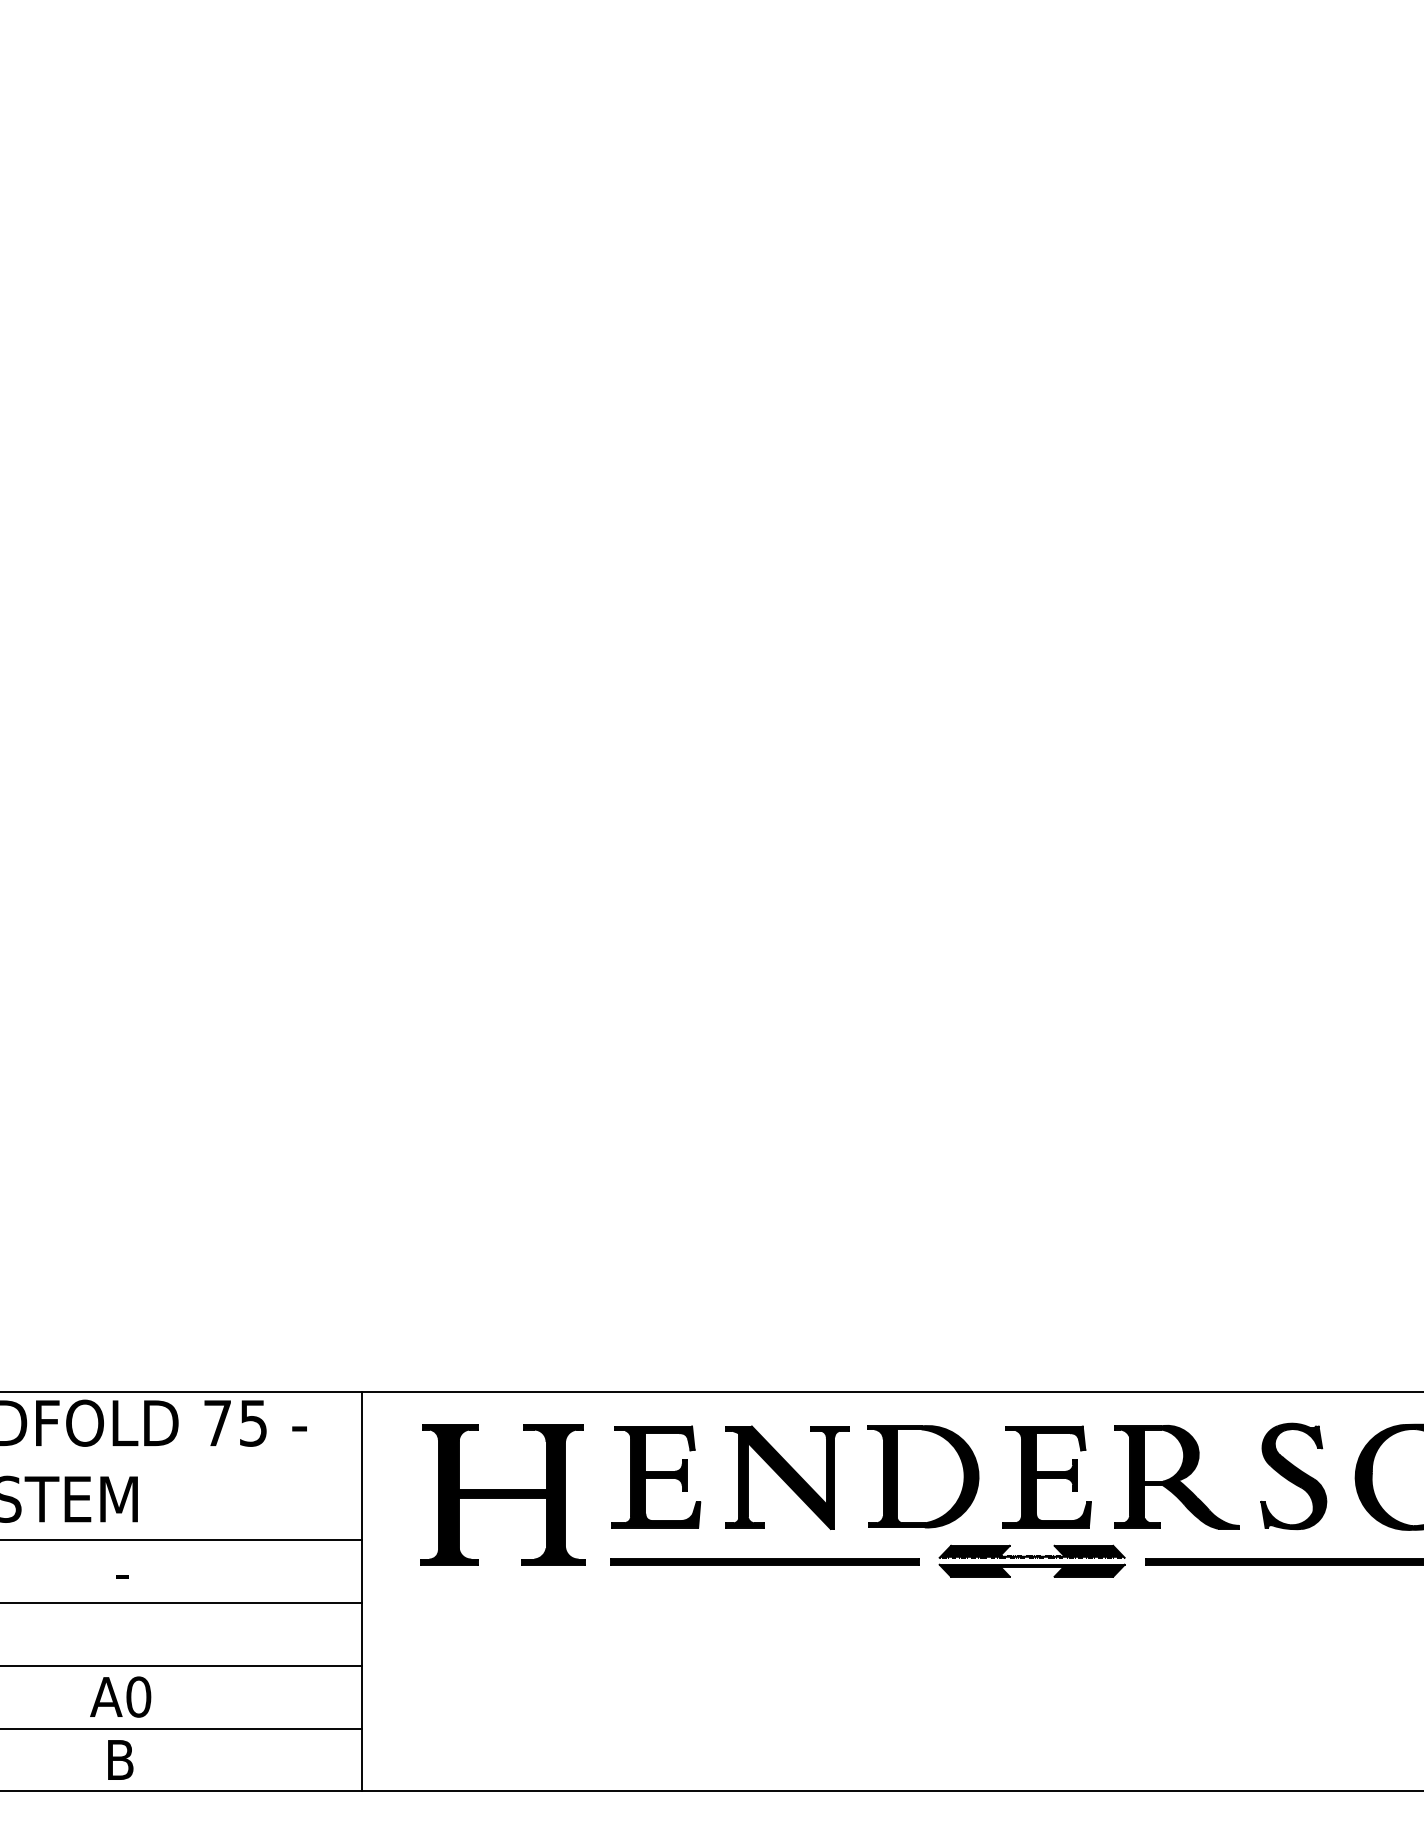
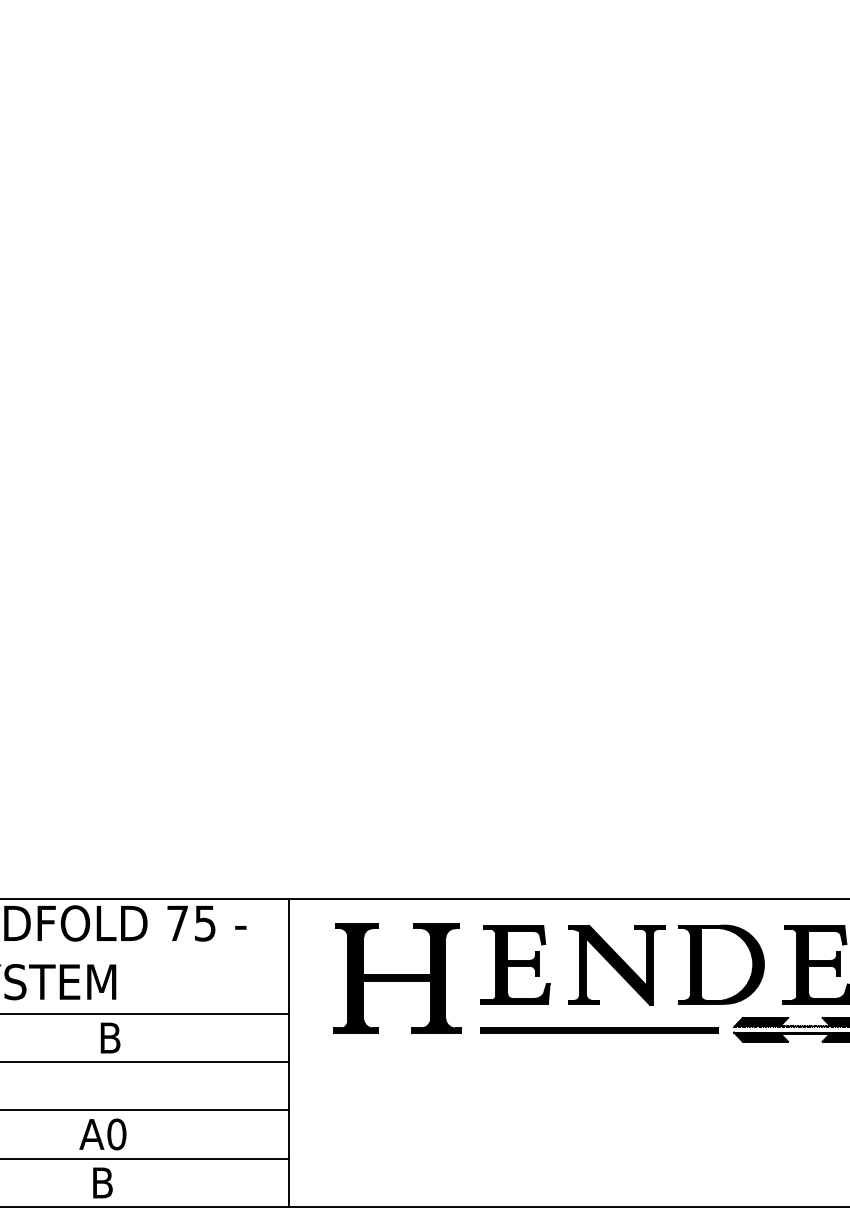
text: (129, 1571) -> (109, 1037), - -> B

